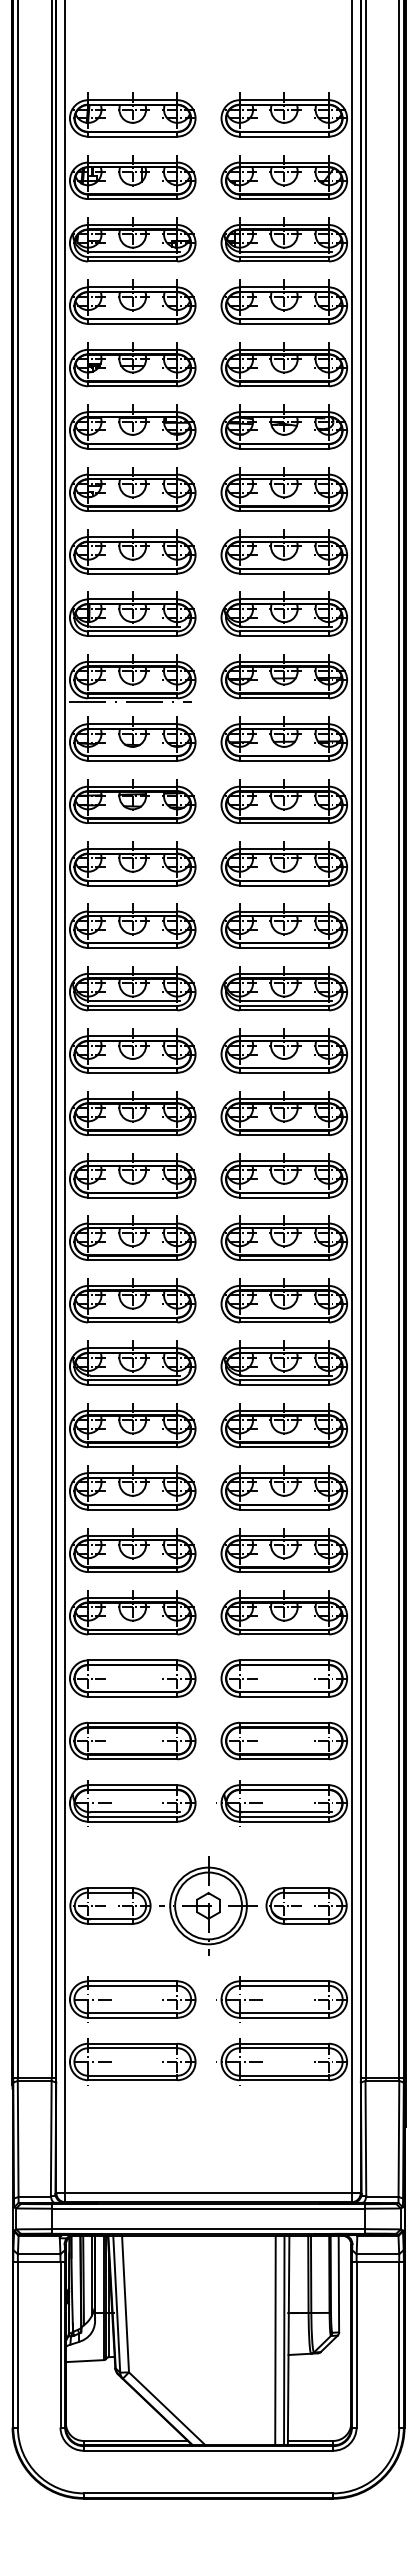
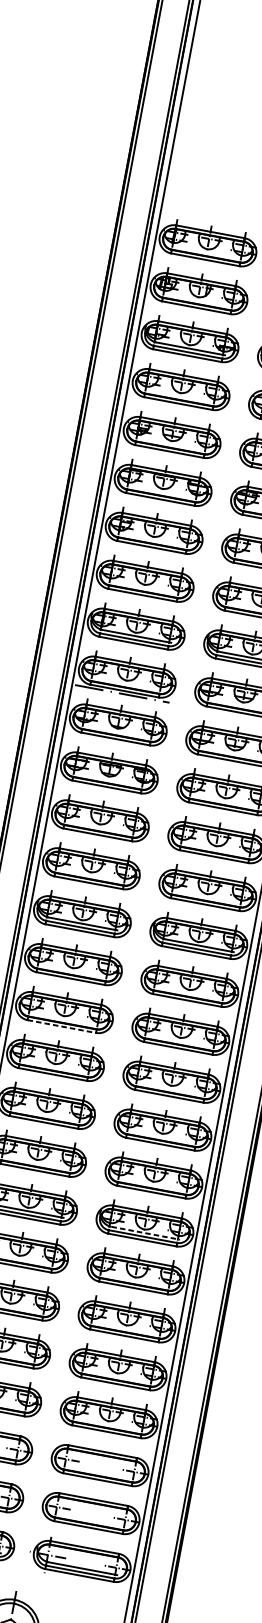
line: (132, 1135) -> (61, 1026), solid -> dashed
line: (287, 1375) -> (146, 1233), solid -> dashed

